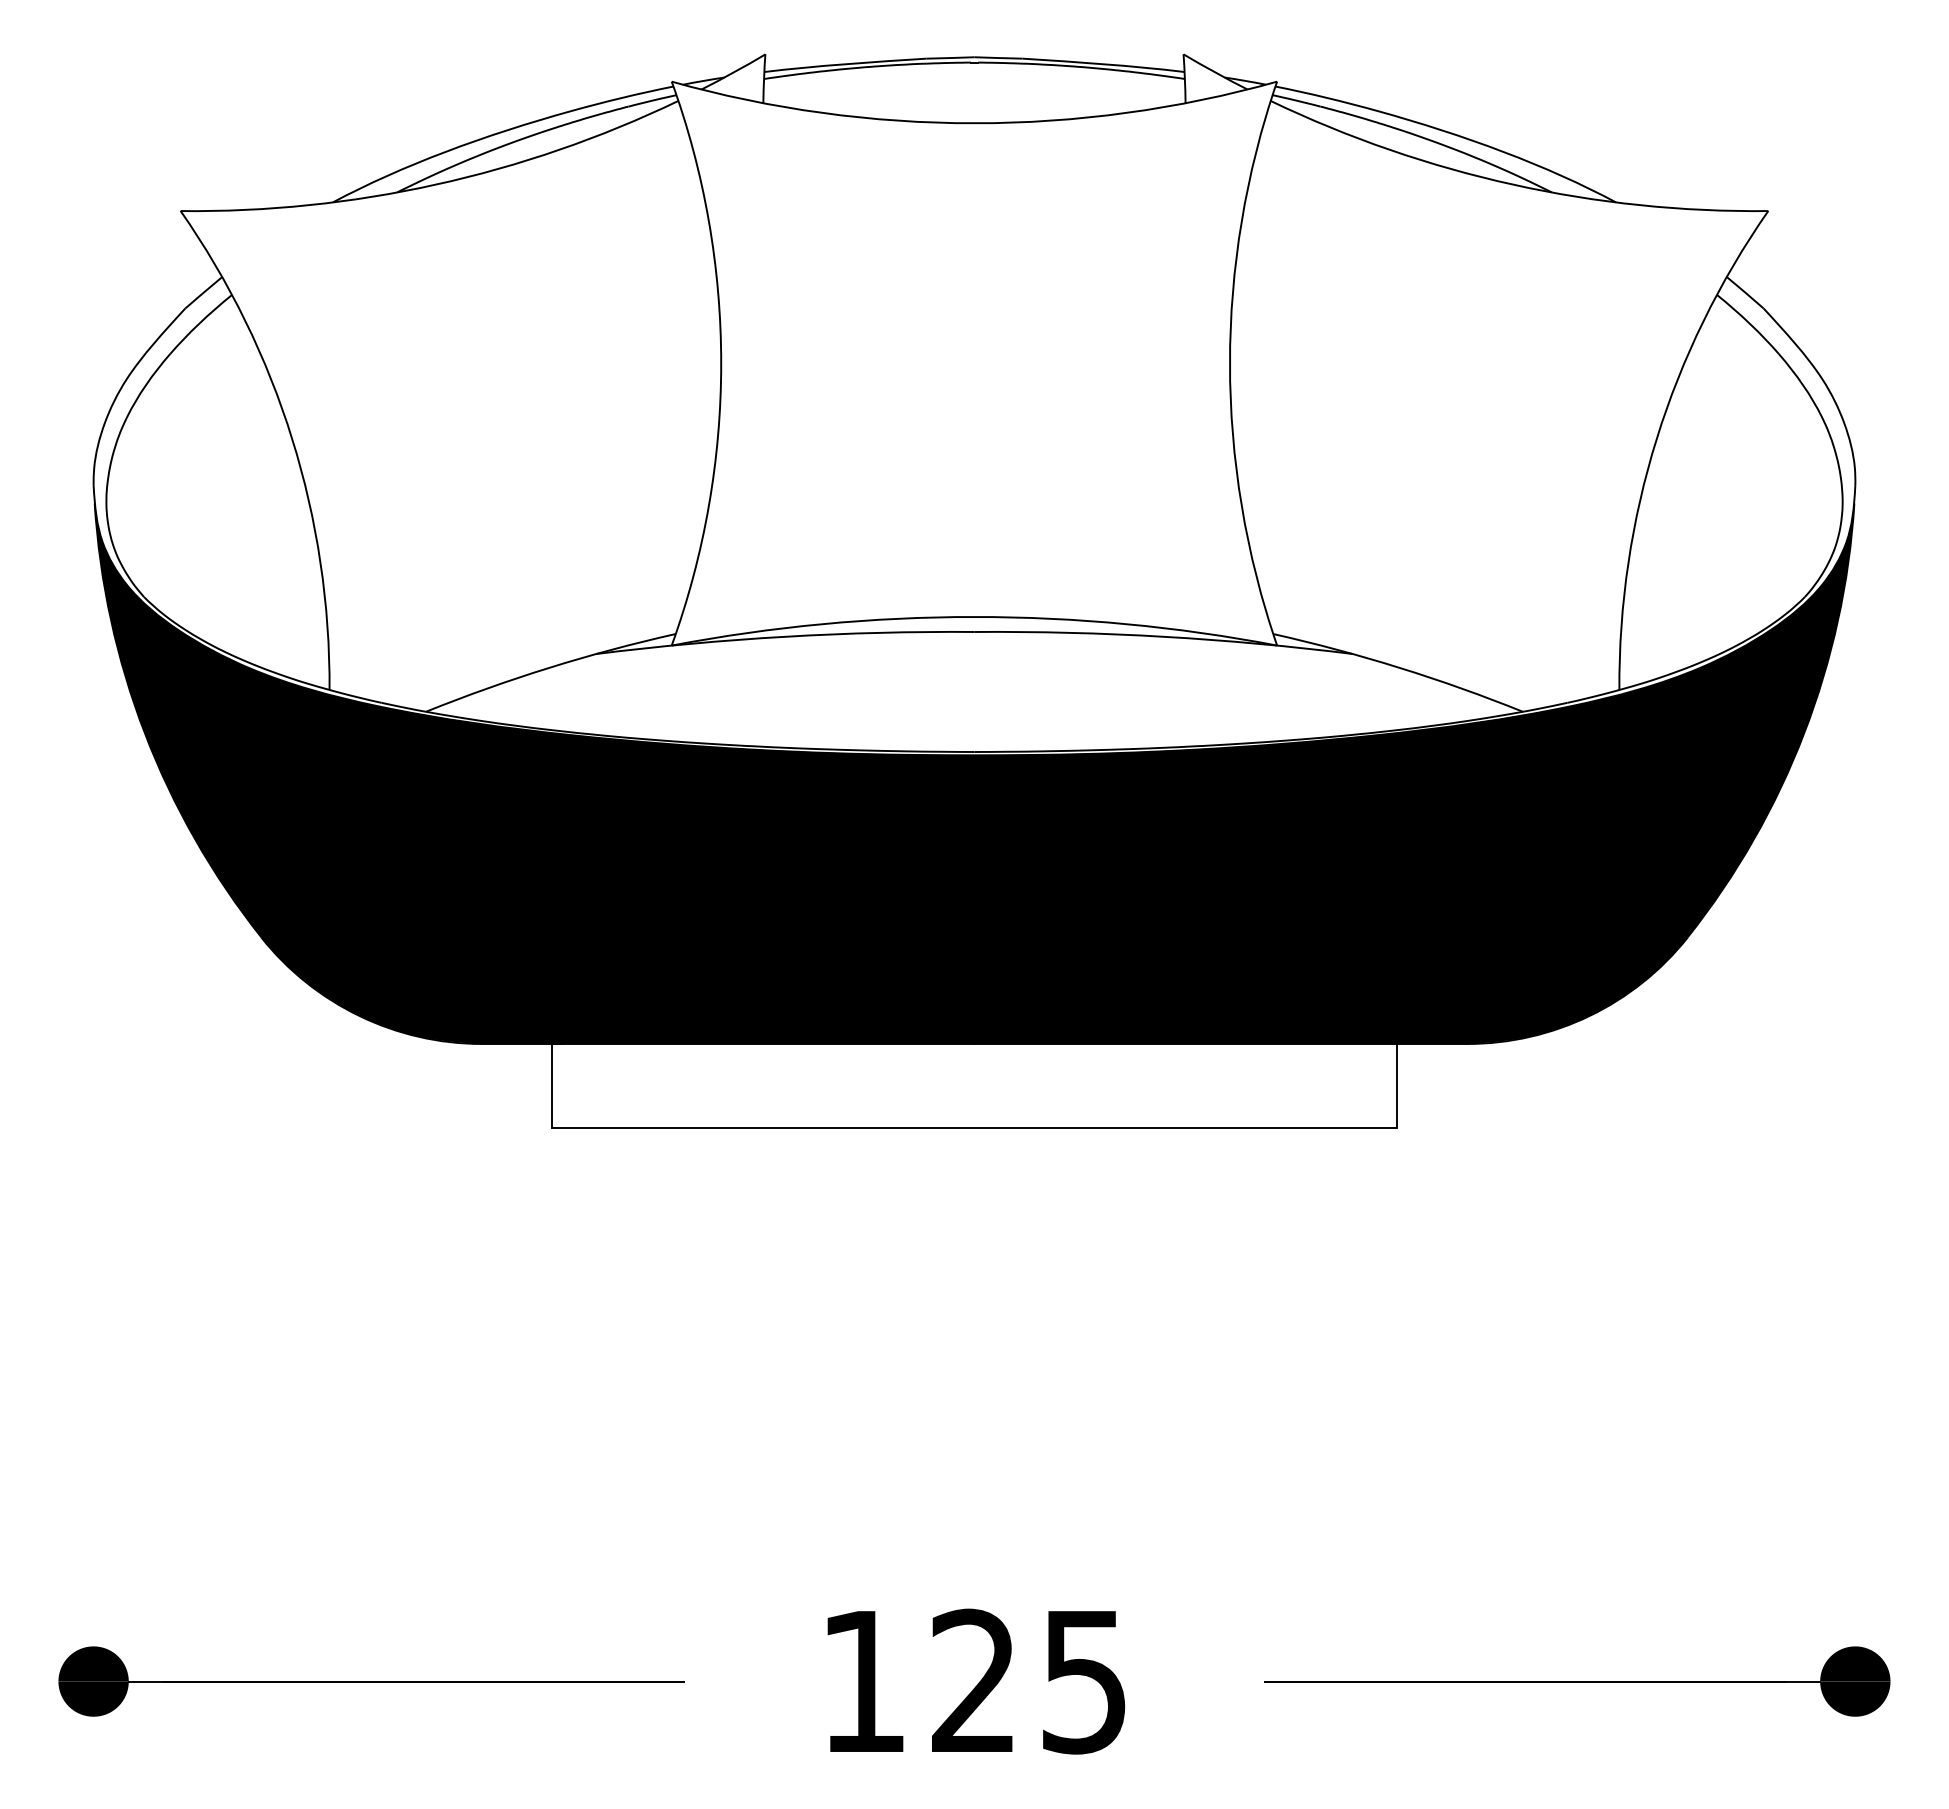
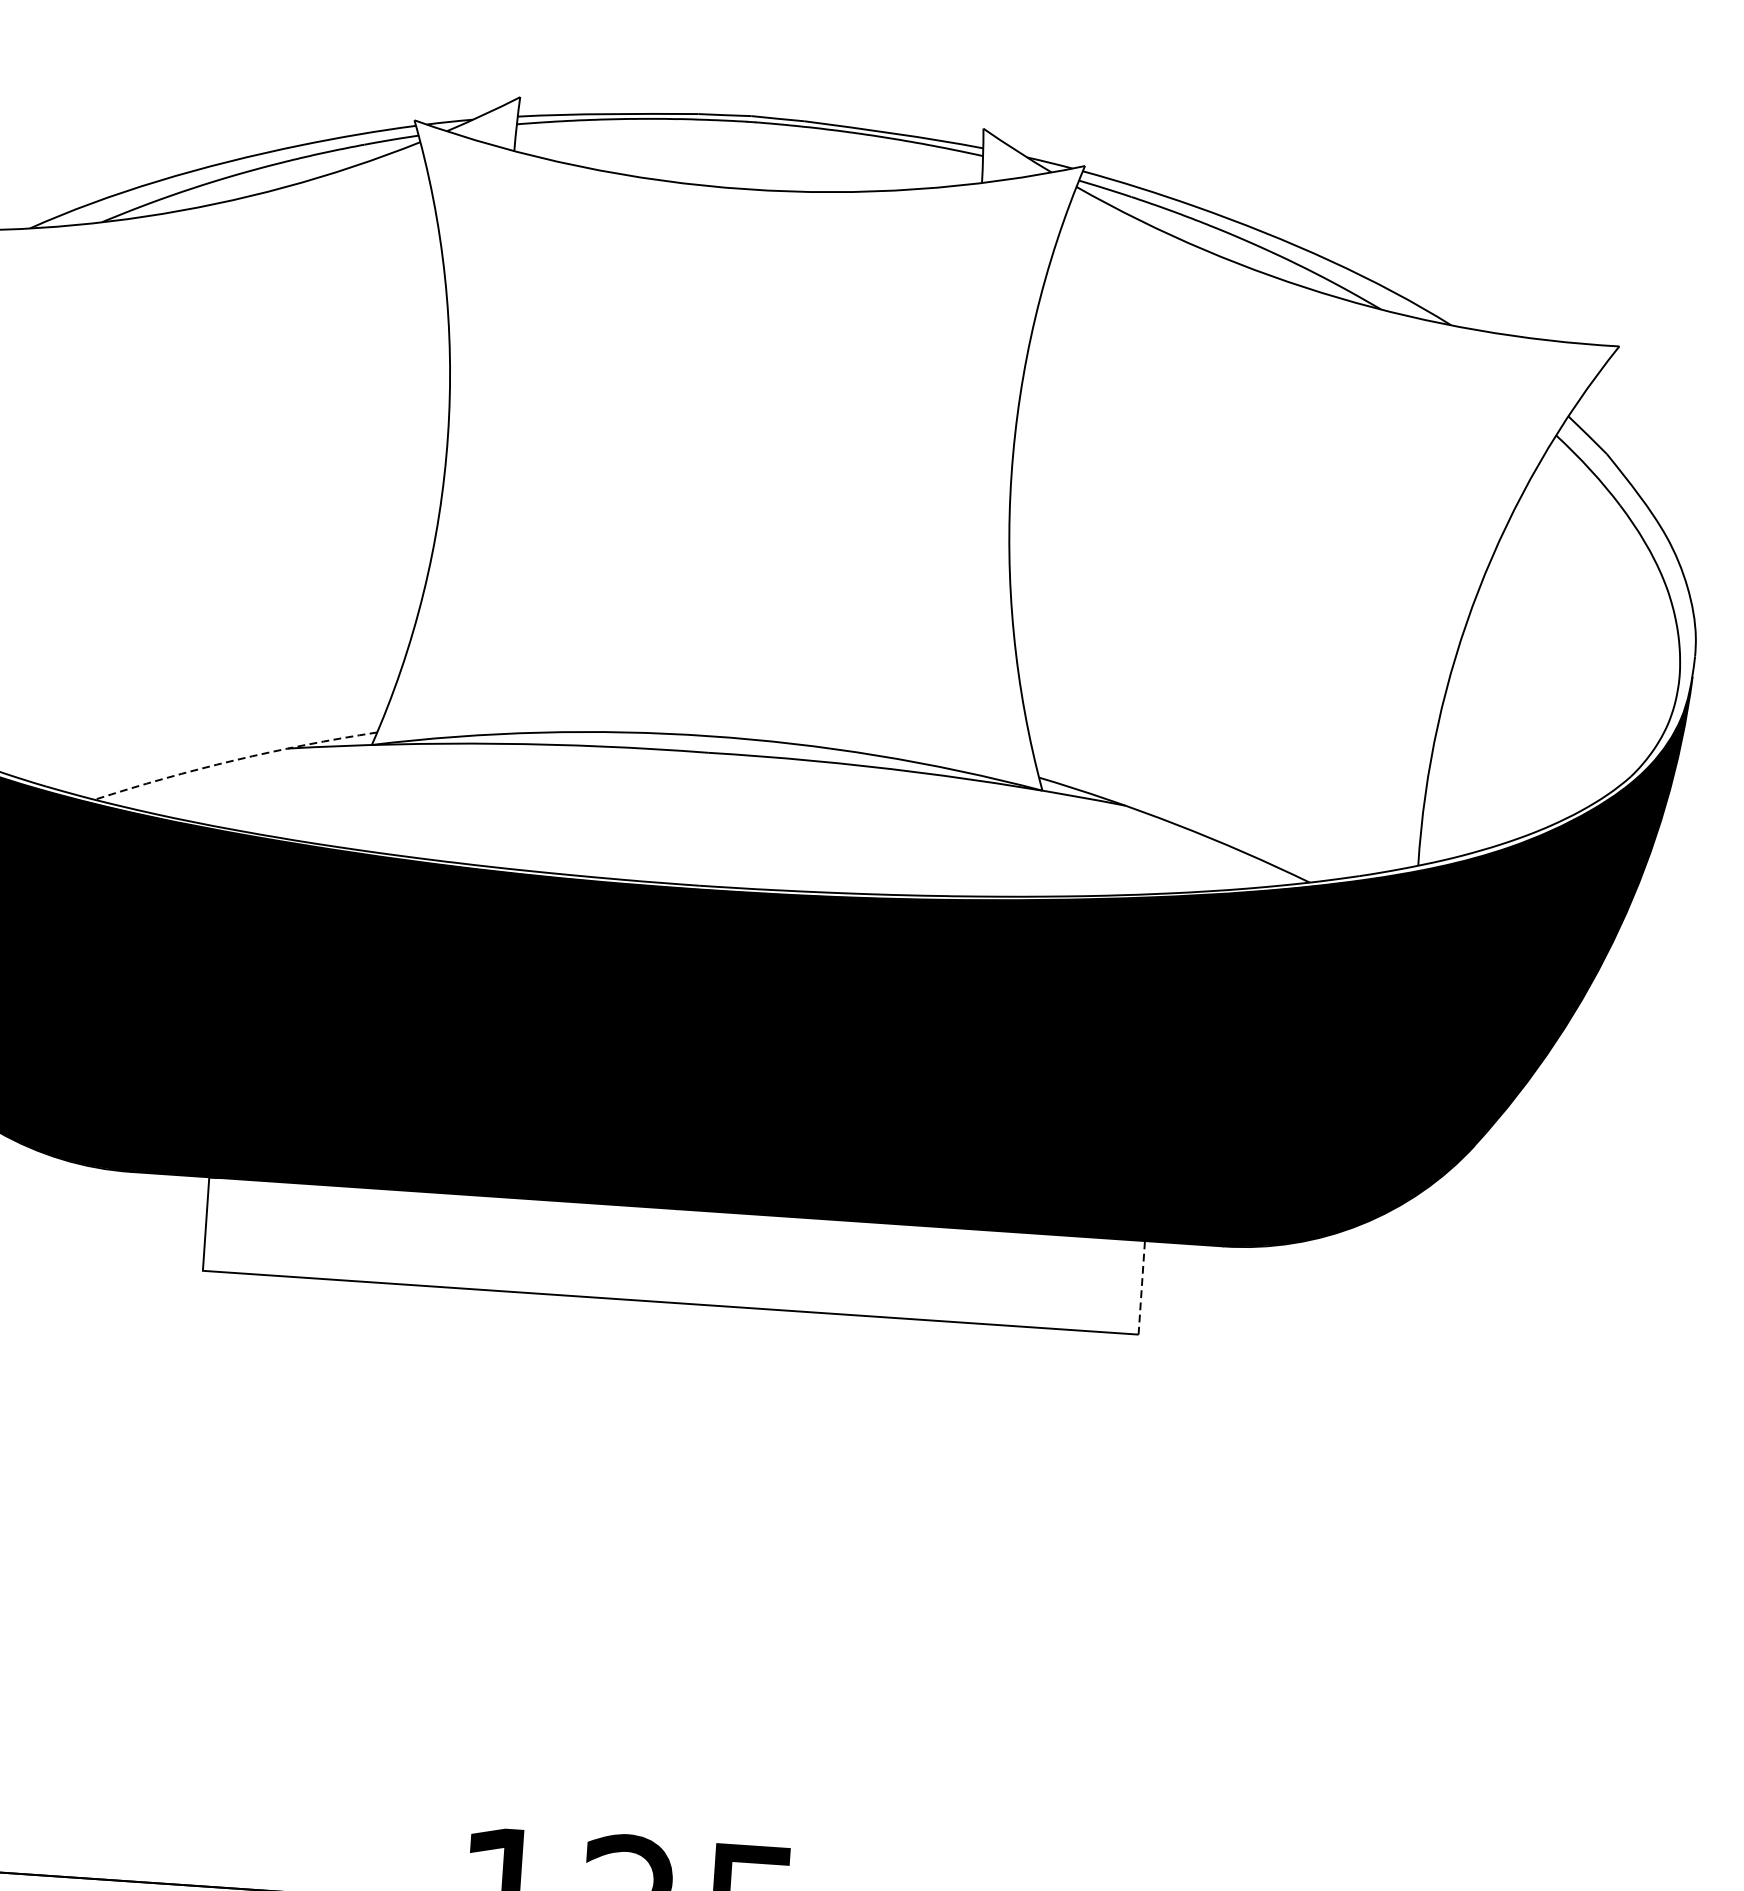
arc: (549, 667) -> (234, 760), solid -> dashed
line: (1396, 1085) -> (1141, 1287), solid -> dashed

